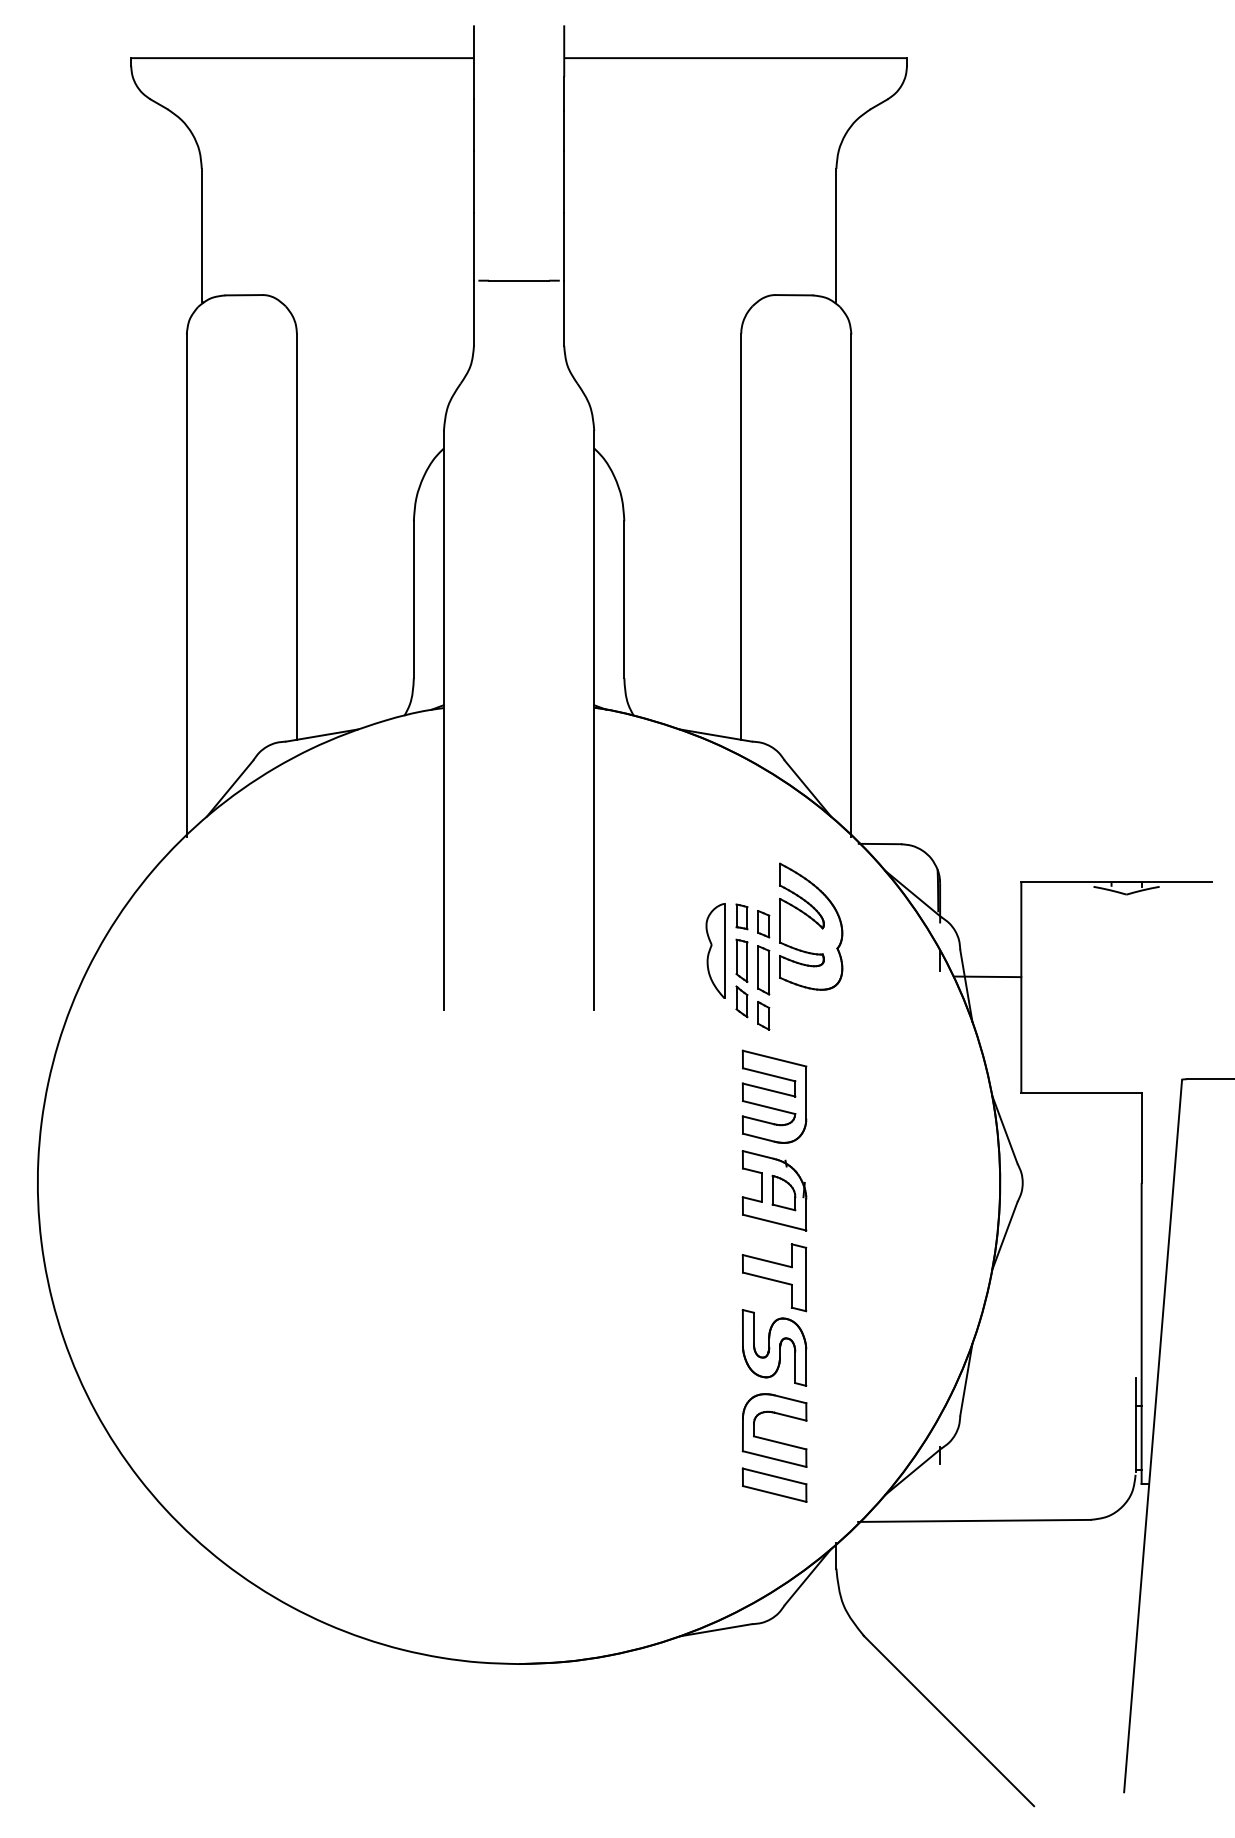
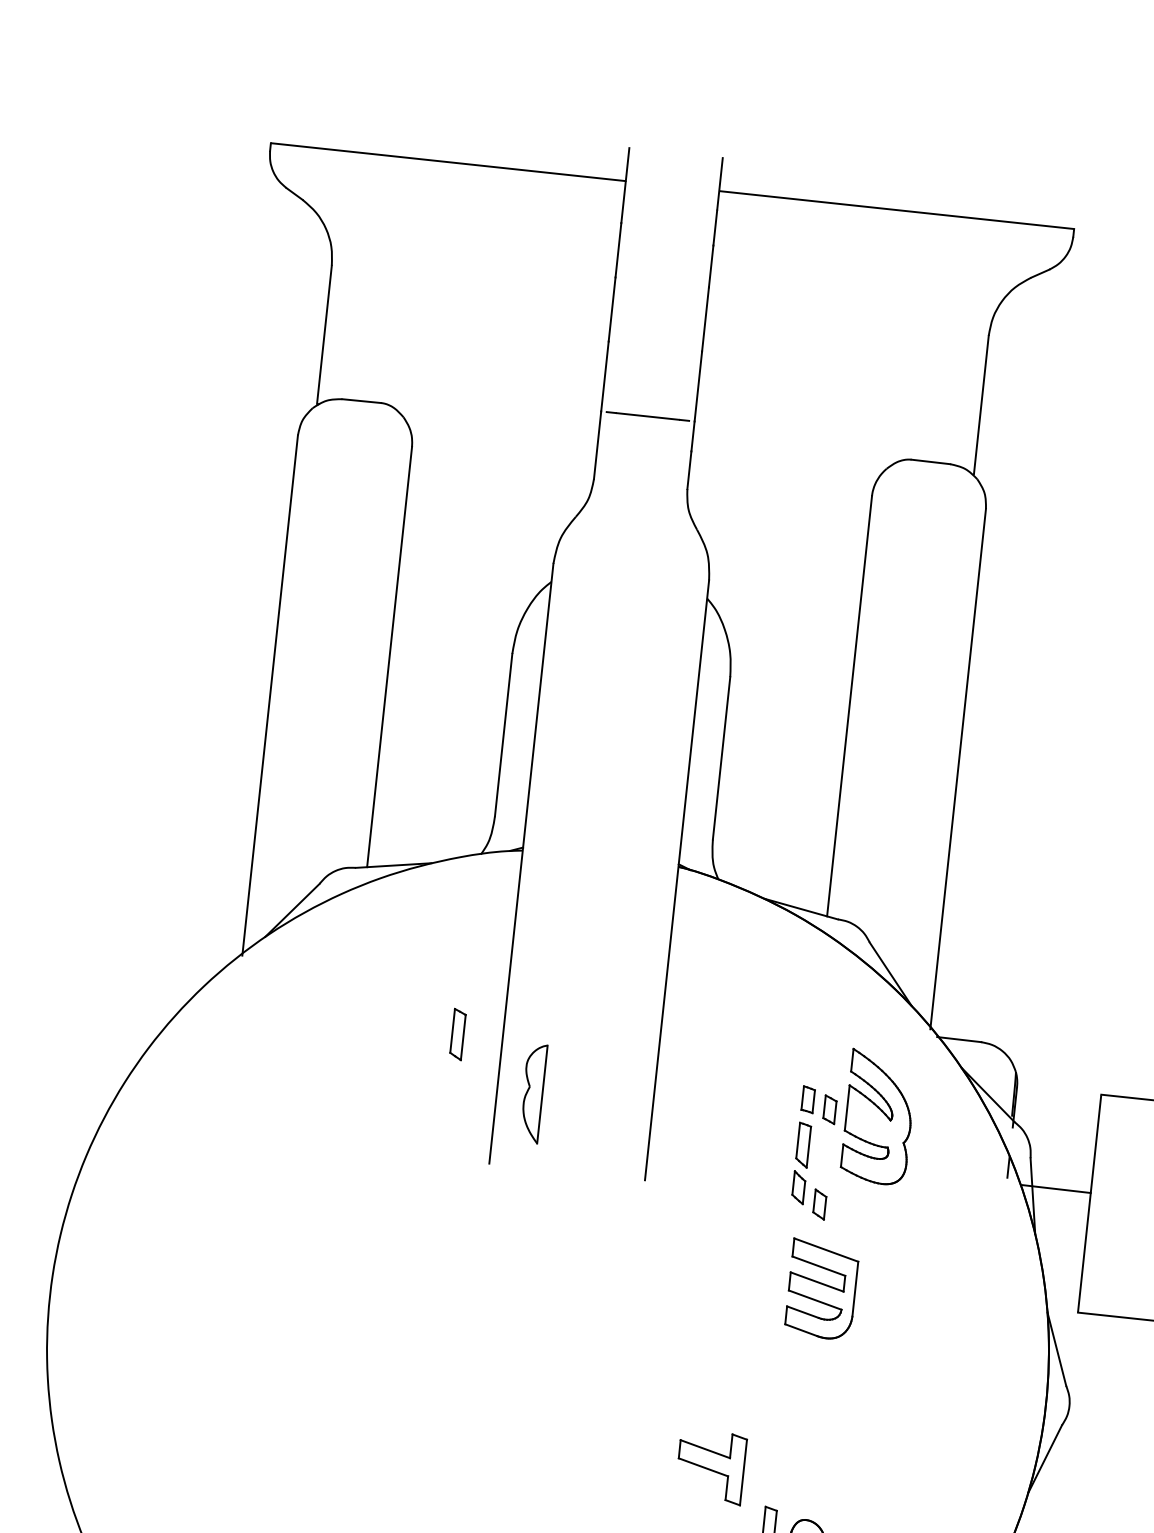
part: (715, 950) -> (533, 1092), moved
part: (763, 970) -> (457, 1034), moved
part: (774, 1190) -> (811, 1386), removed
part: (774, 1277) -> (710, 1466), moved

